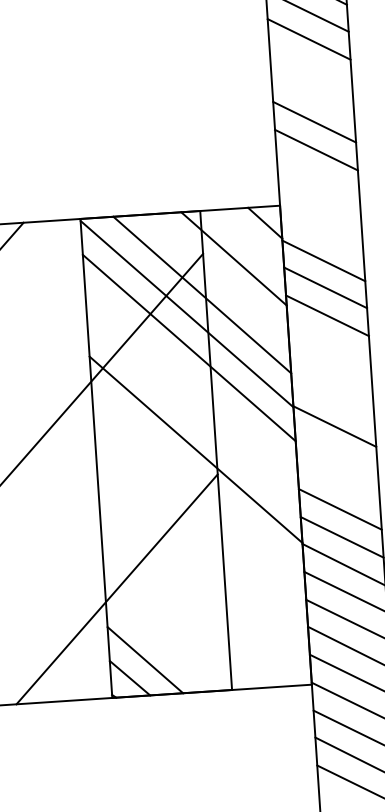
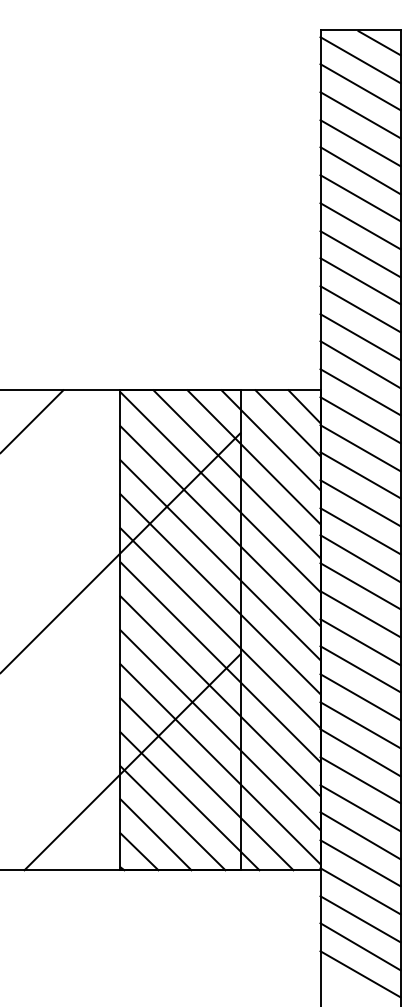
line: (310, 67) -> (360, 254), added
line: (312, 94) -> (360, 281), added
line: (318, 177) -> (360, 364), added
line: (320, 205) -> (360, 392), added
line: (321, 233) -> (360, 420), added
line: (249, 241) -> (287, 423), added
line: (217, 277) -> (253, 457), added
line: (329, 344) -> (360, 531), added
line: (331, 370) -> (360, 558), added
line: (191, 382) -> (220, 560), added
line: (332, 398) -> (360, 586), added
line: (193, 416) -> (220, 594), added
line: (336, 454) -> (360, 642), added
line: (338, 481) -> (360, 669), added
line: (198, 483) -> (220, 662), added
line: (200, 517) -> (220, 696), added
line: (202, 551) -> (220, 730), added
line: (205, 585) -> (220, 764), added
line: (192, 606) -> (206, 784), added
line: (176, 624) -> (189, 801), added
line: (160, 642) -> (172, 818), added

